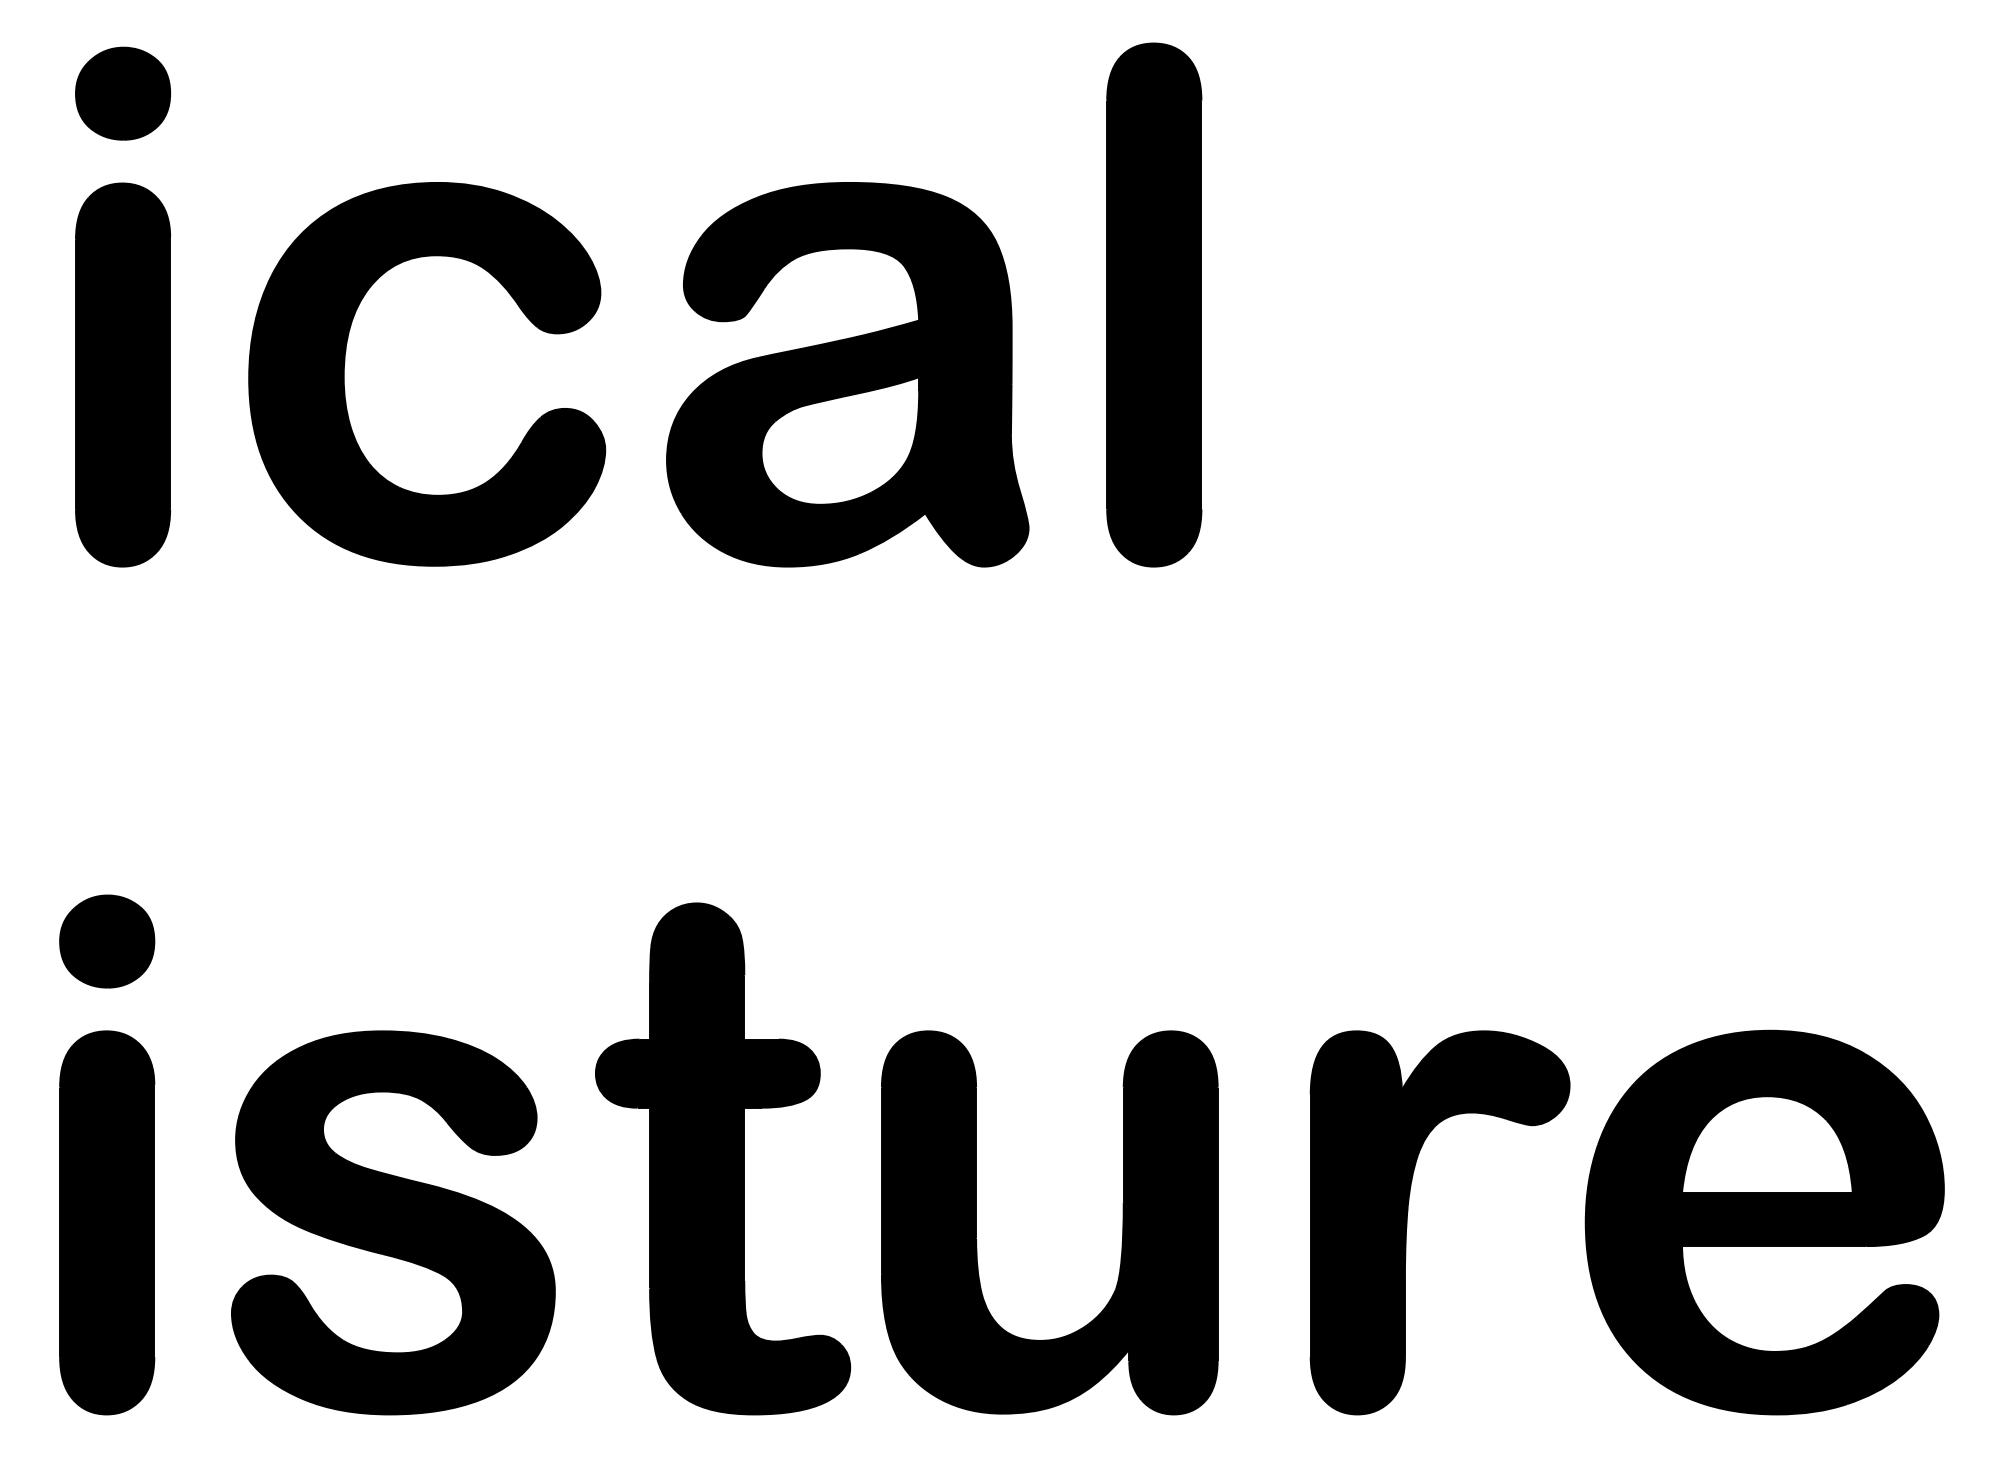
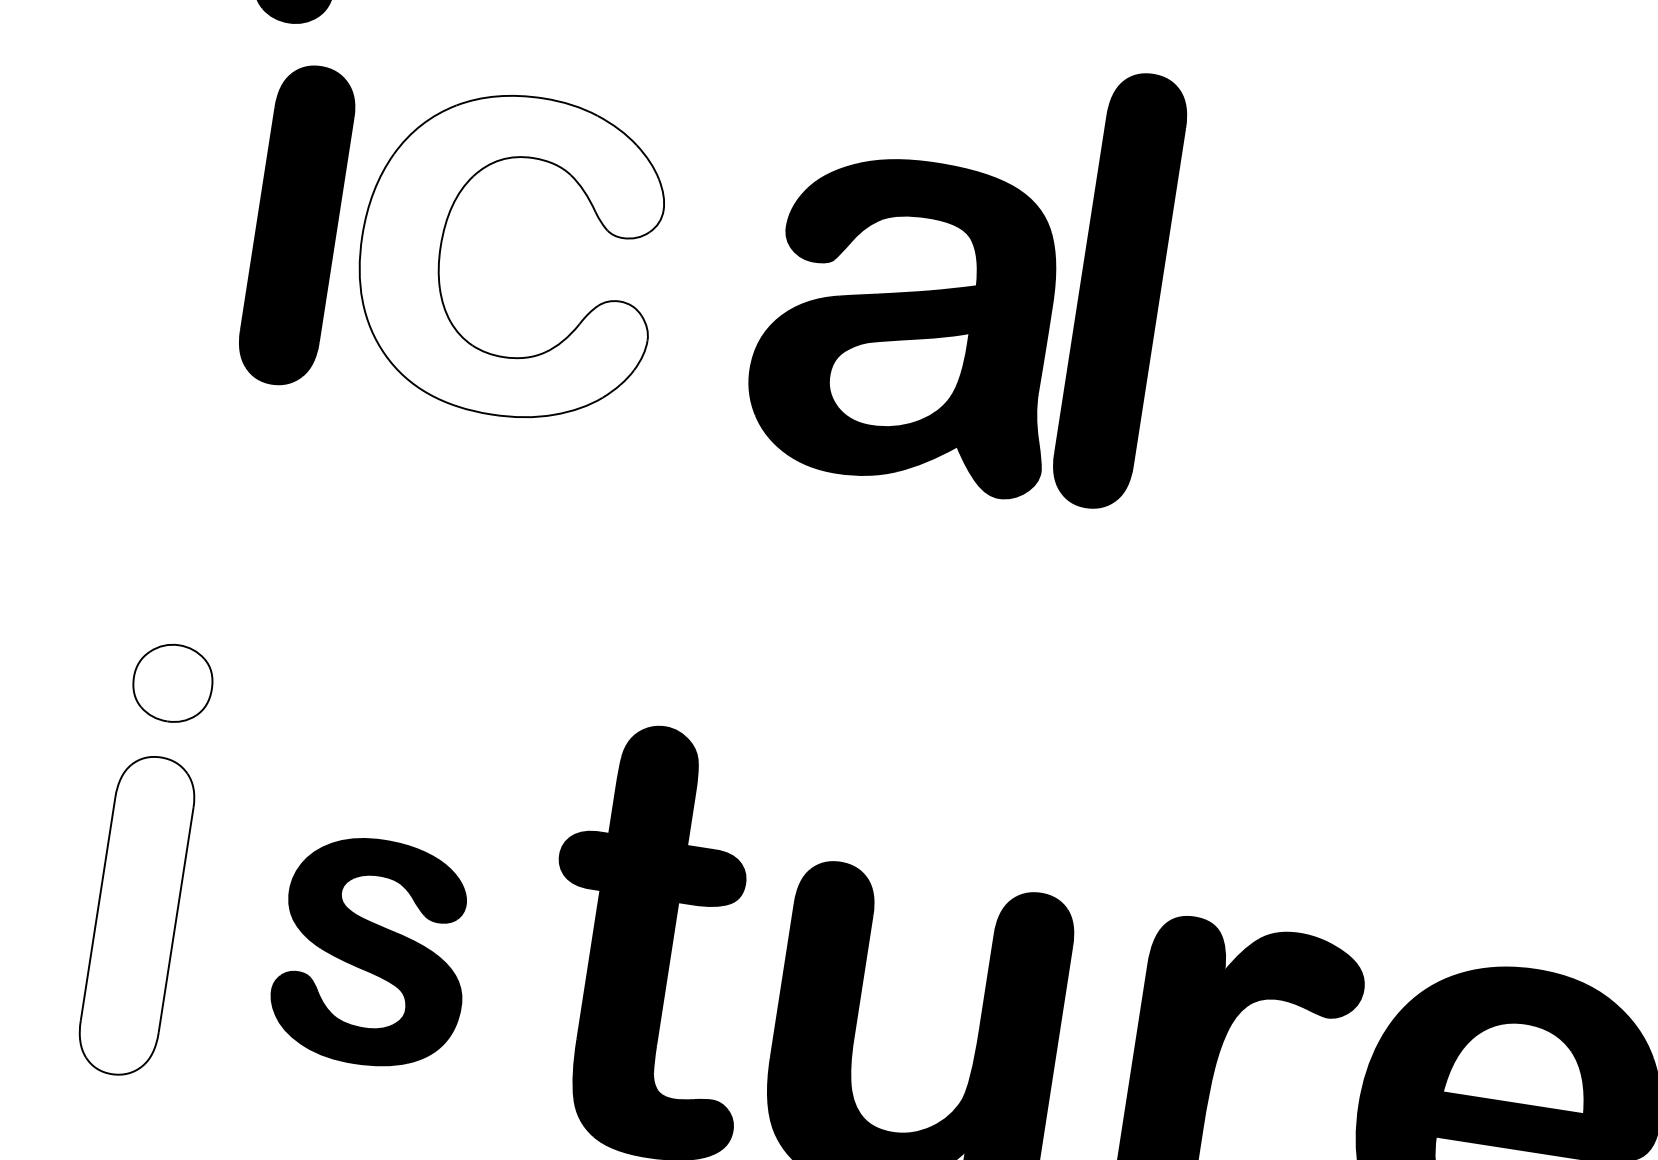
fill: (427, 373) -> (510, 254), removed
part: (122, 374) -> (296, 224), moved
part: (847, 374) -> (910, 321), moved
fill: (107, 941) -> (173, 683), removed
fill: (107, 1222) -> (137, 915), removed
part: (393, 1222) -> (373, 952), size x0.7

